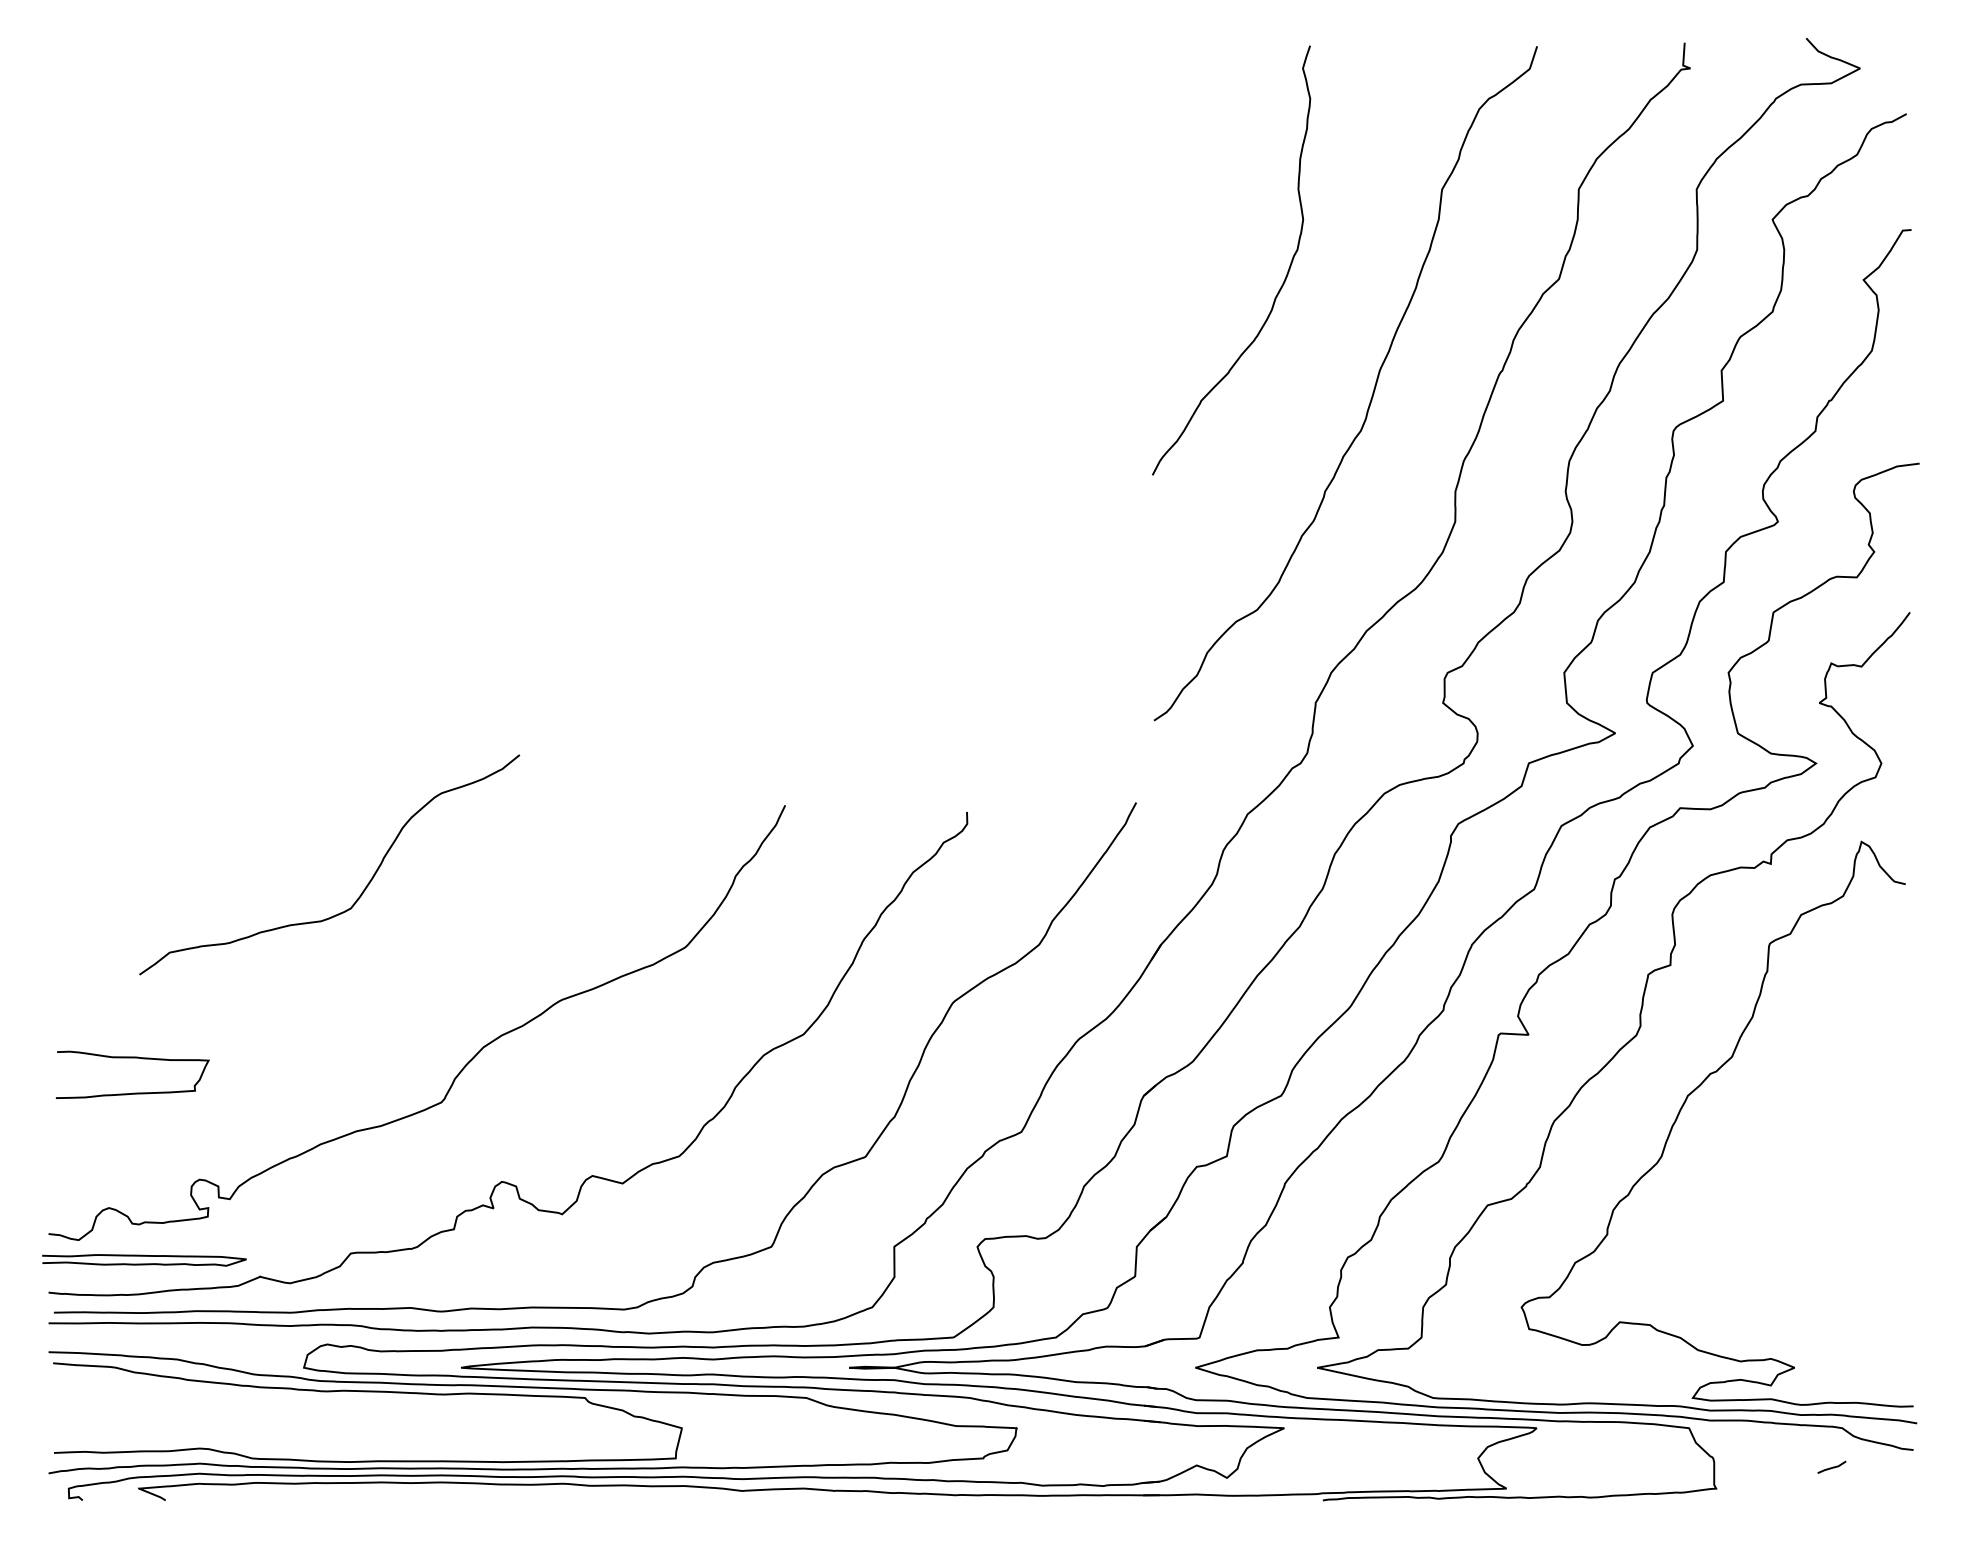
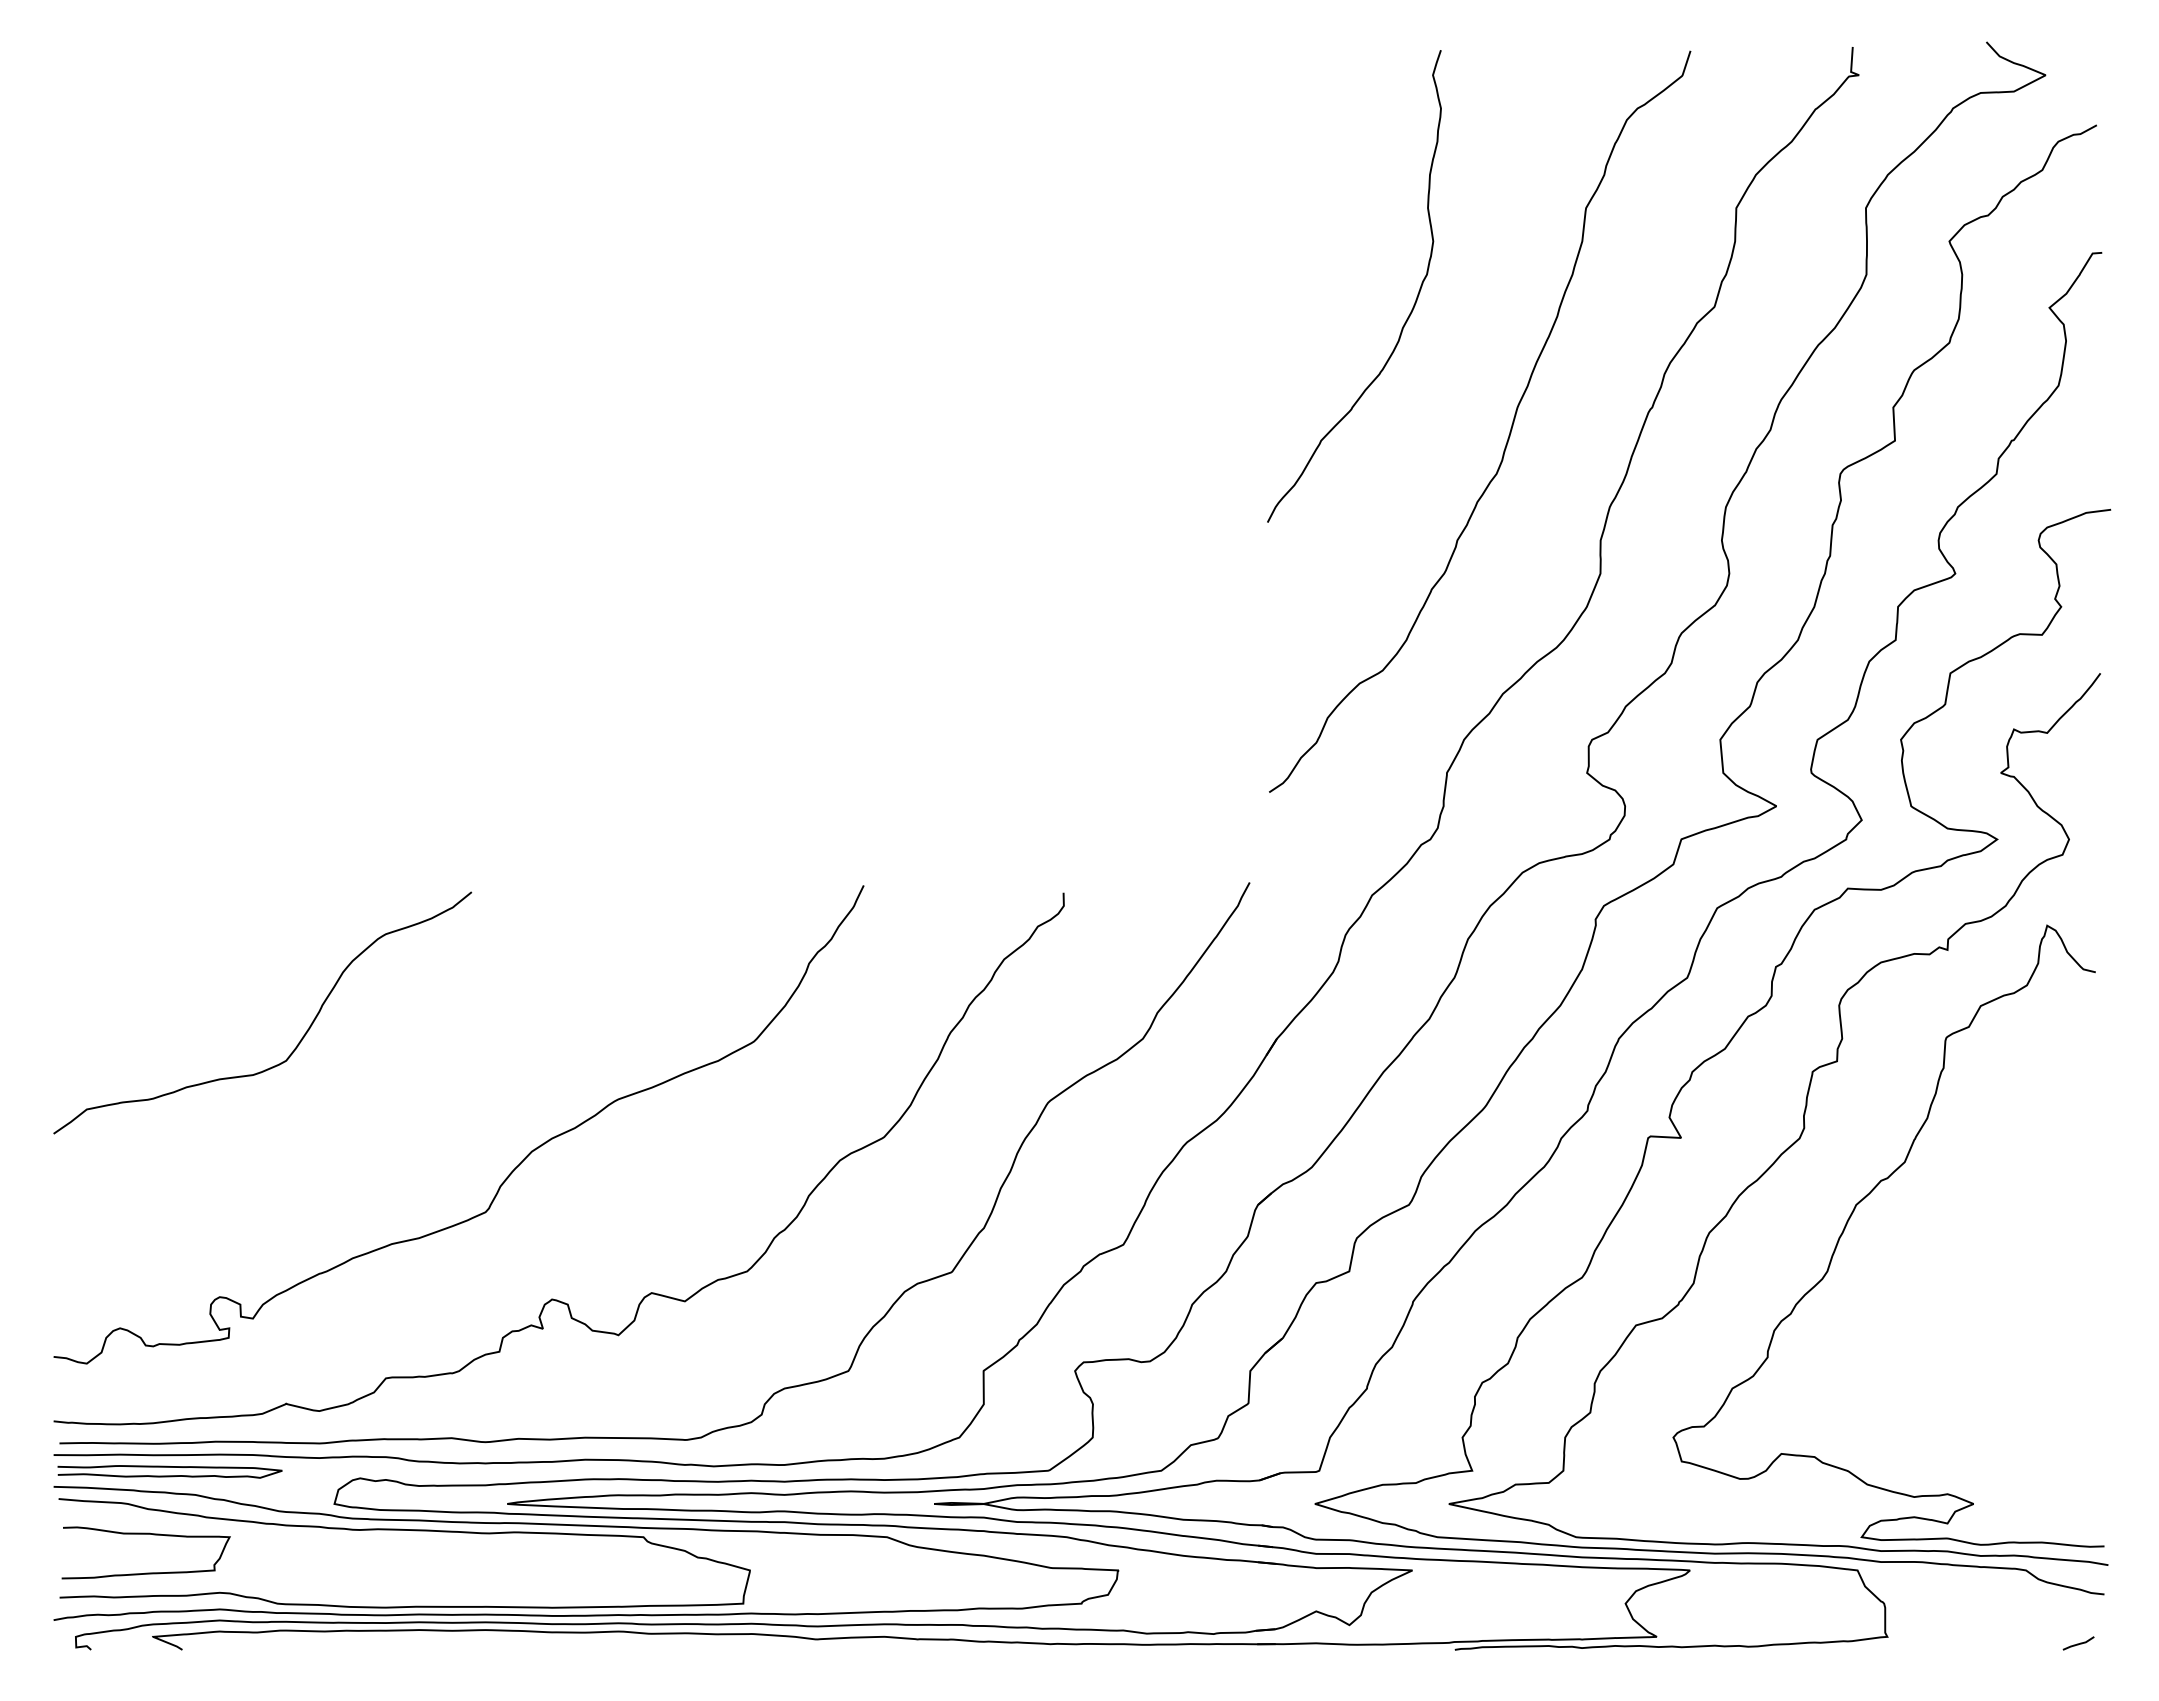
curve: (364, 888) -> (300, 1039), moved
curve: (132, 1058) -> (145, 1534), moved
curve: (143, 1256) -> (169, 1467), moved
line: (1831, 1467) -> (2078, 1643), moved

